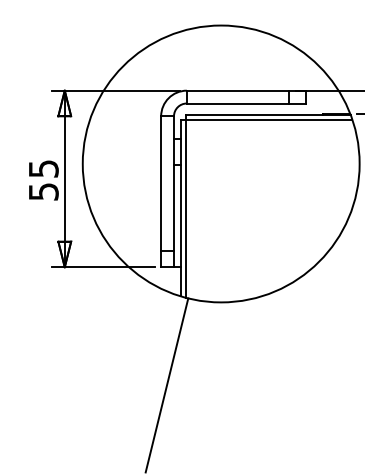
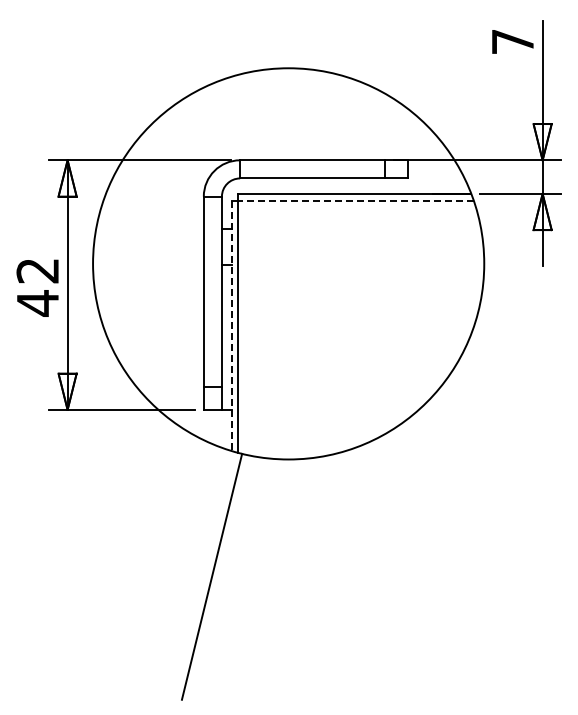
line: (269, 119) -> (356, 201), solid -> dashed
text: (43, 180) -> (37, 287), 55 -> 42
line: (180, 208) -> (231, 326), solid -> dashed

